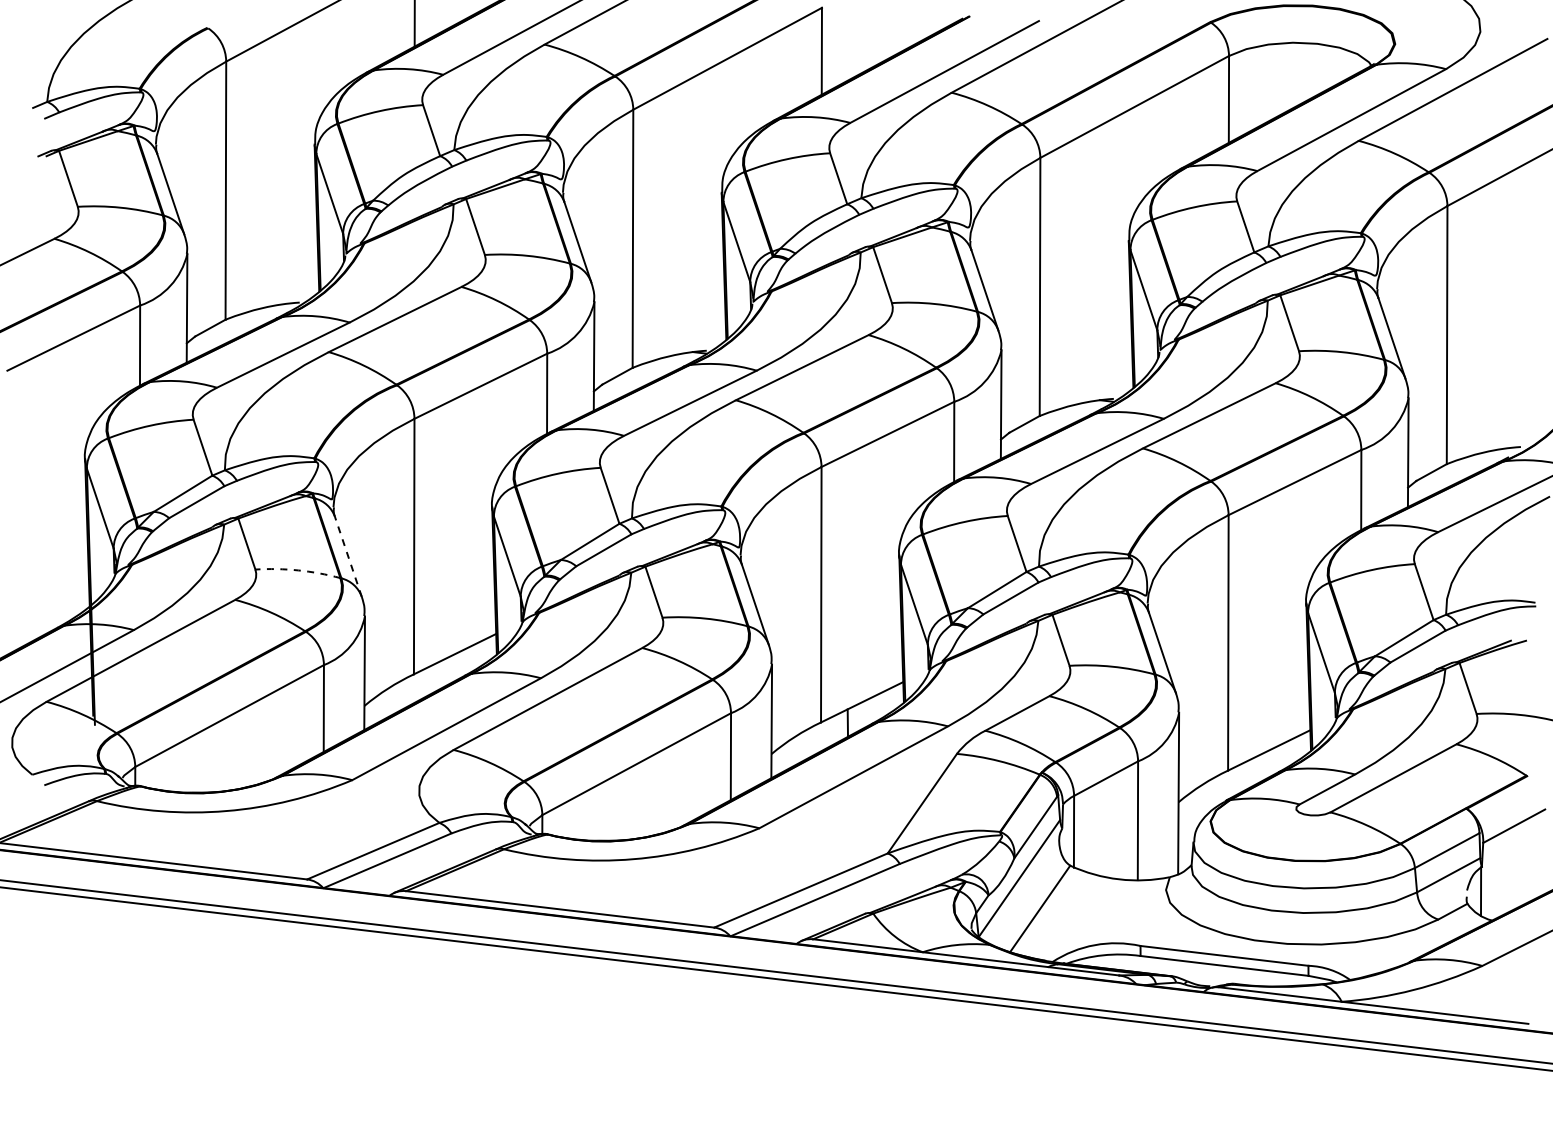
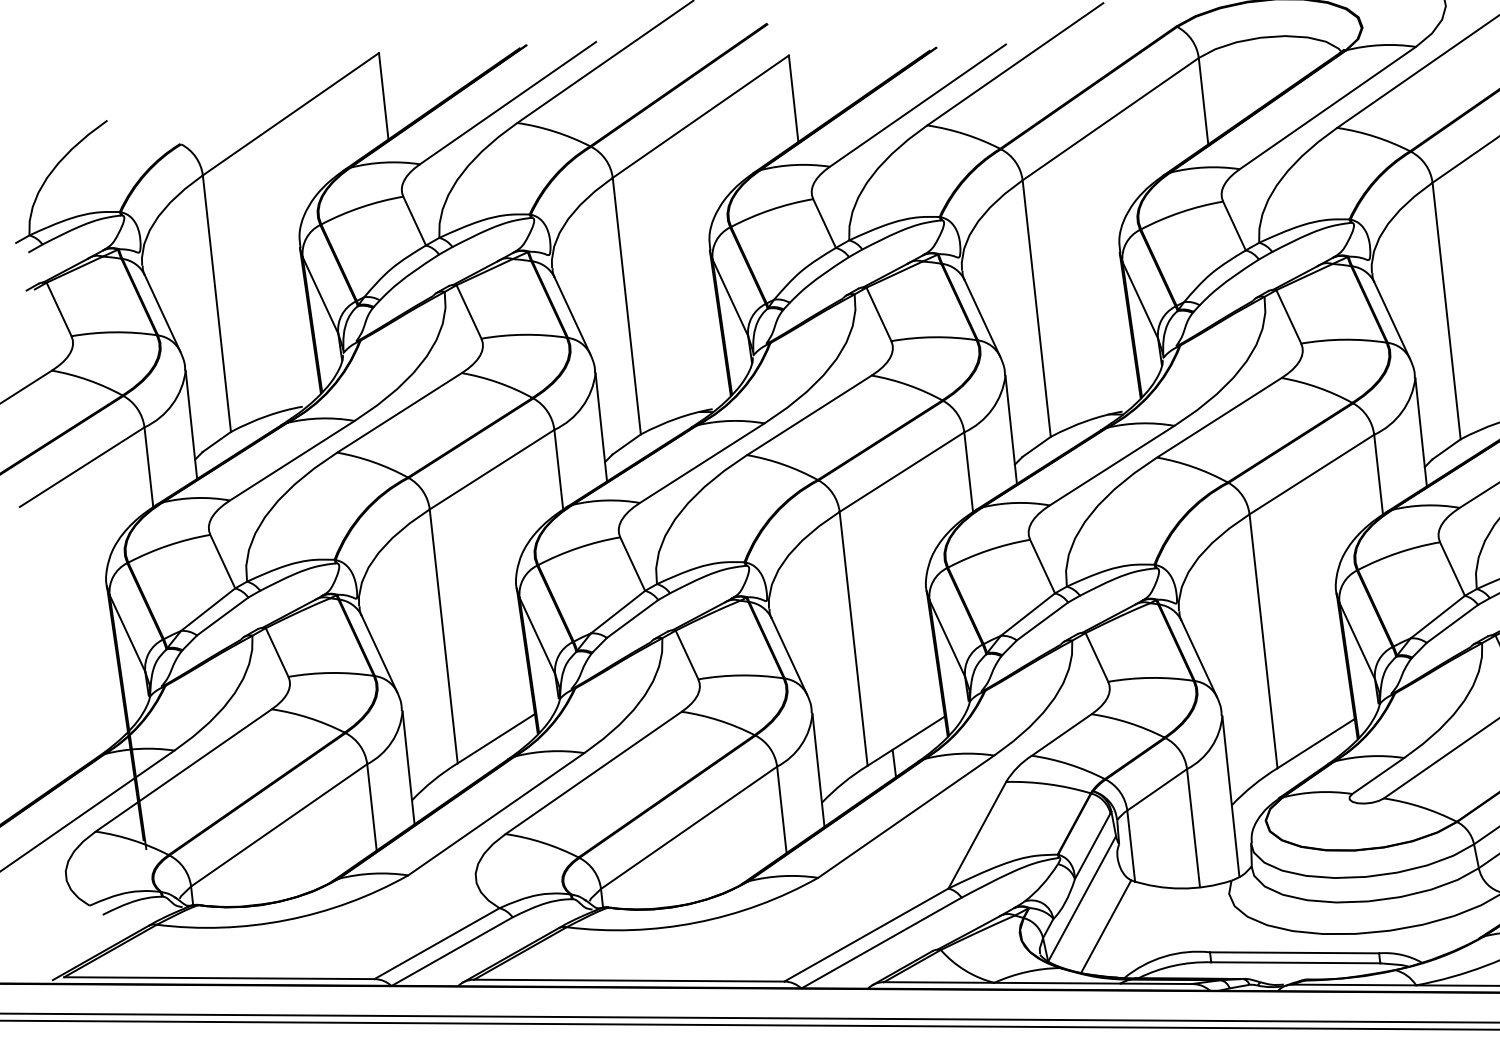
line: (348, 556) -> (379, 653), dashed -> solid
arc: (298, 570) -> (331, 673), dashed -> solid

